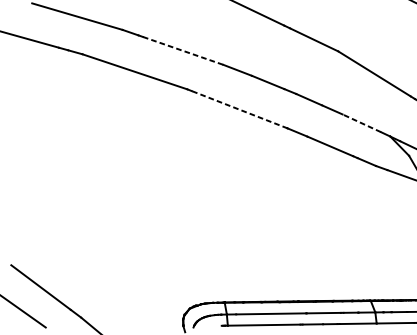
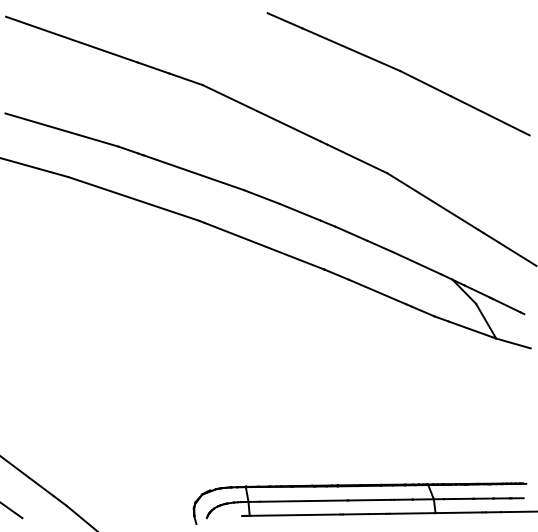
line: (183, 50) -> (194, 172), dashed -> solid
line: (239, 109) -> (264, 246), dashed -> solid
line: (361, 122) -> (416, 262), dashed -> solid

